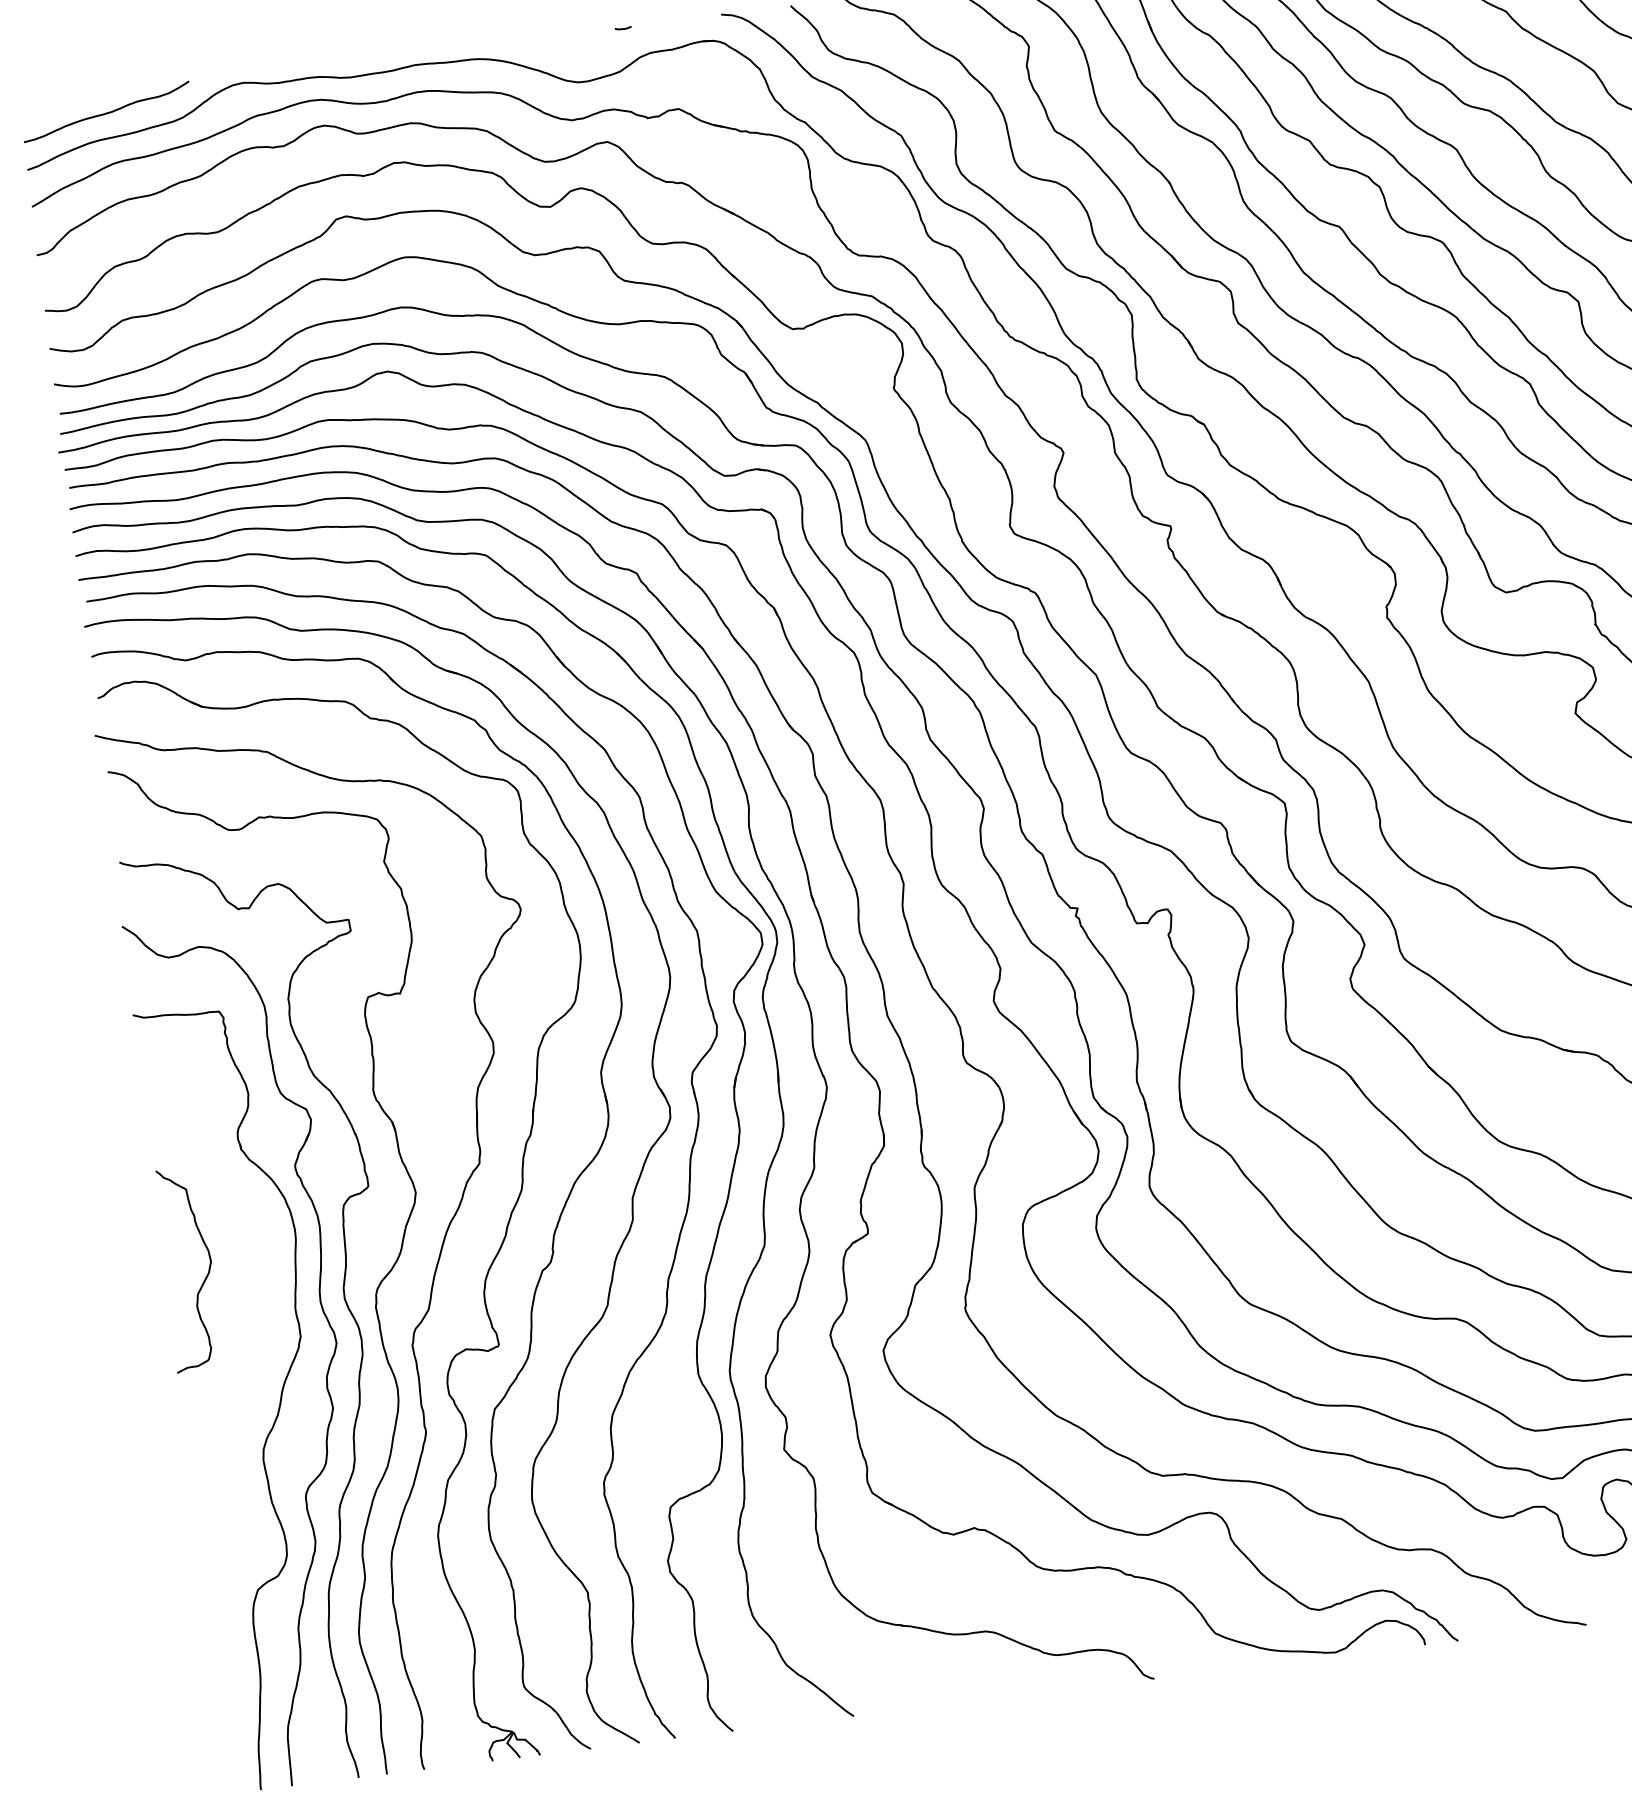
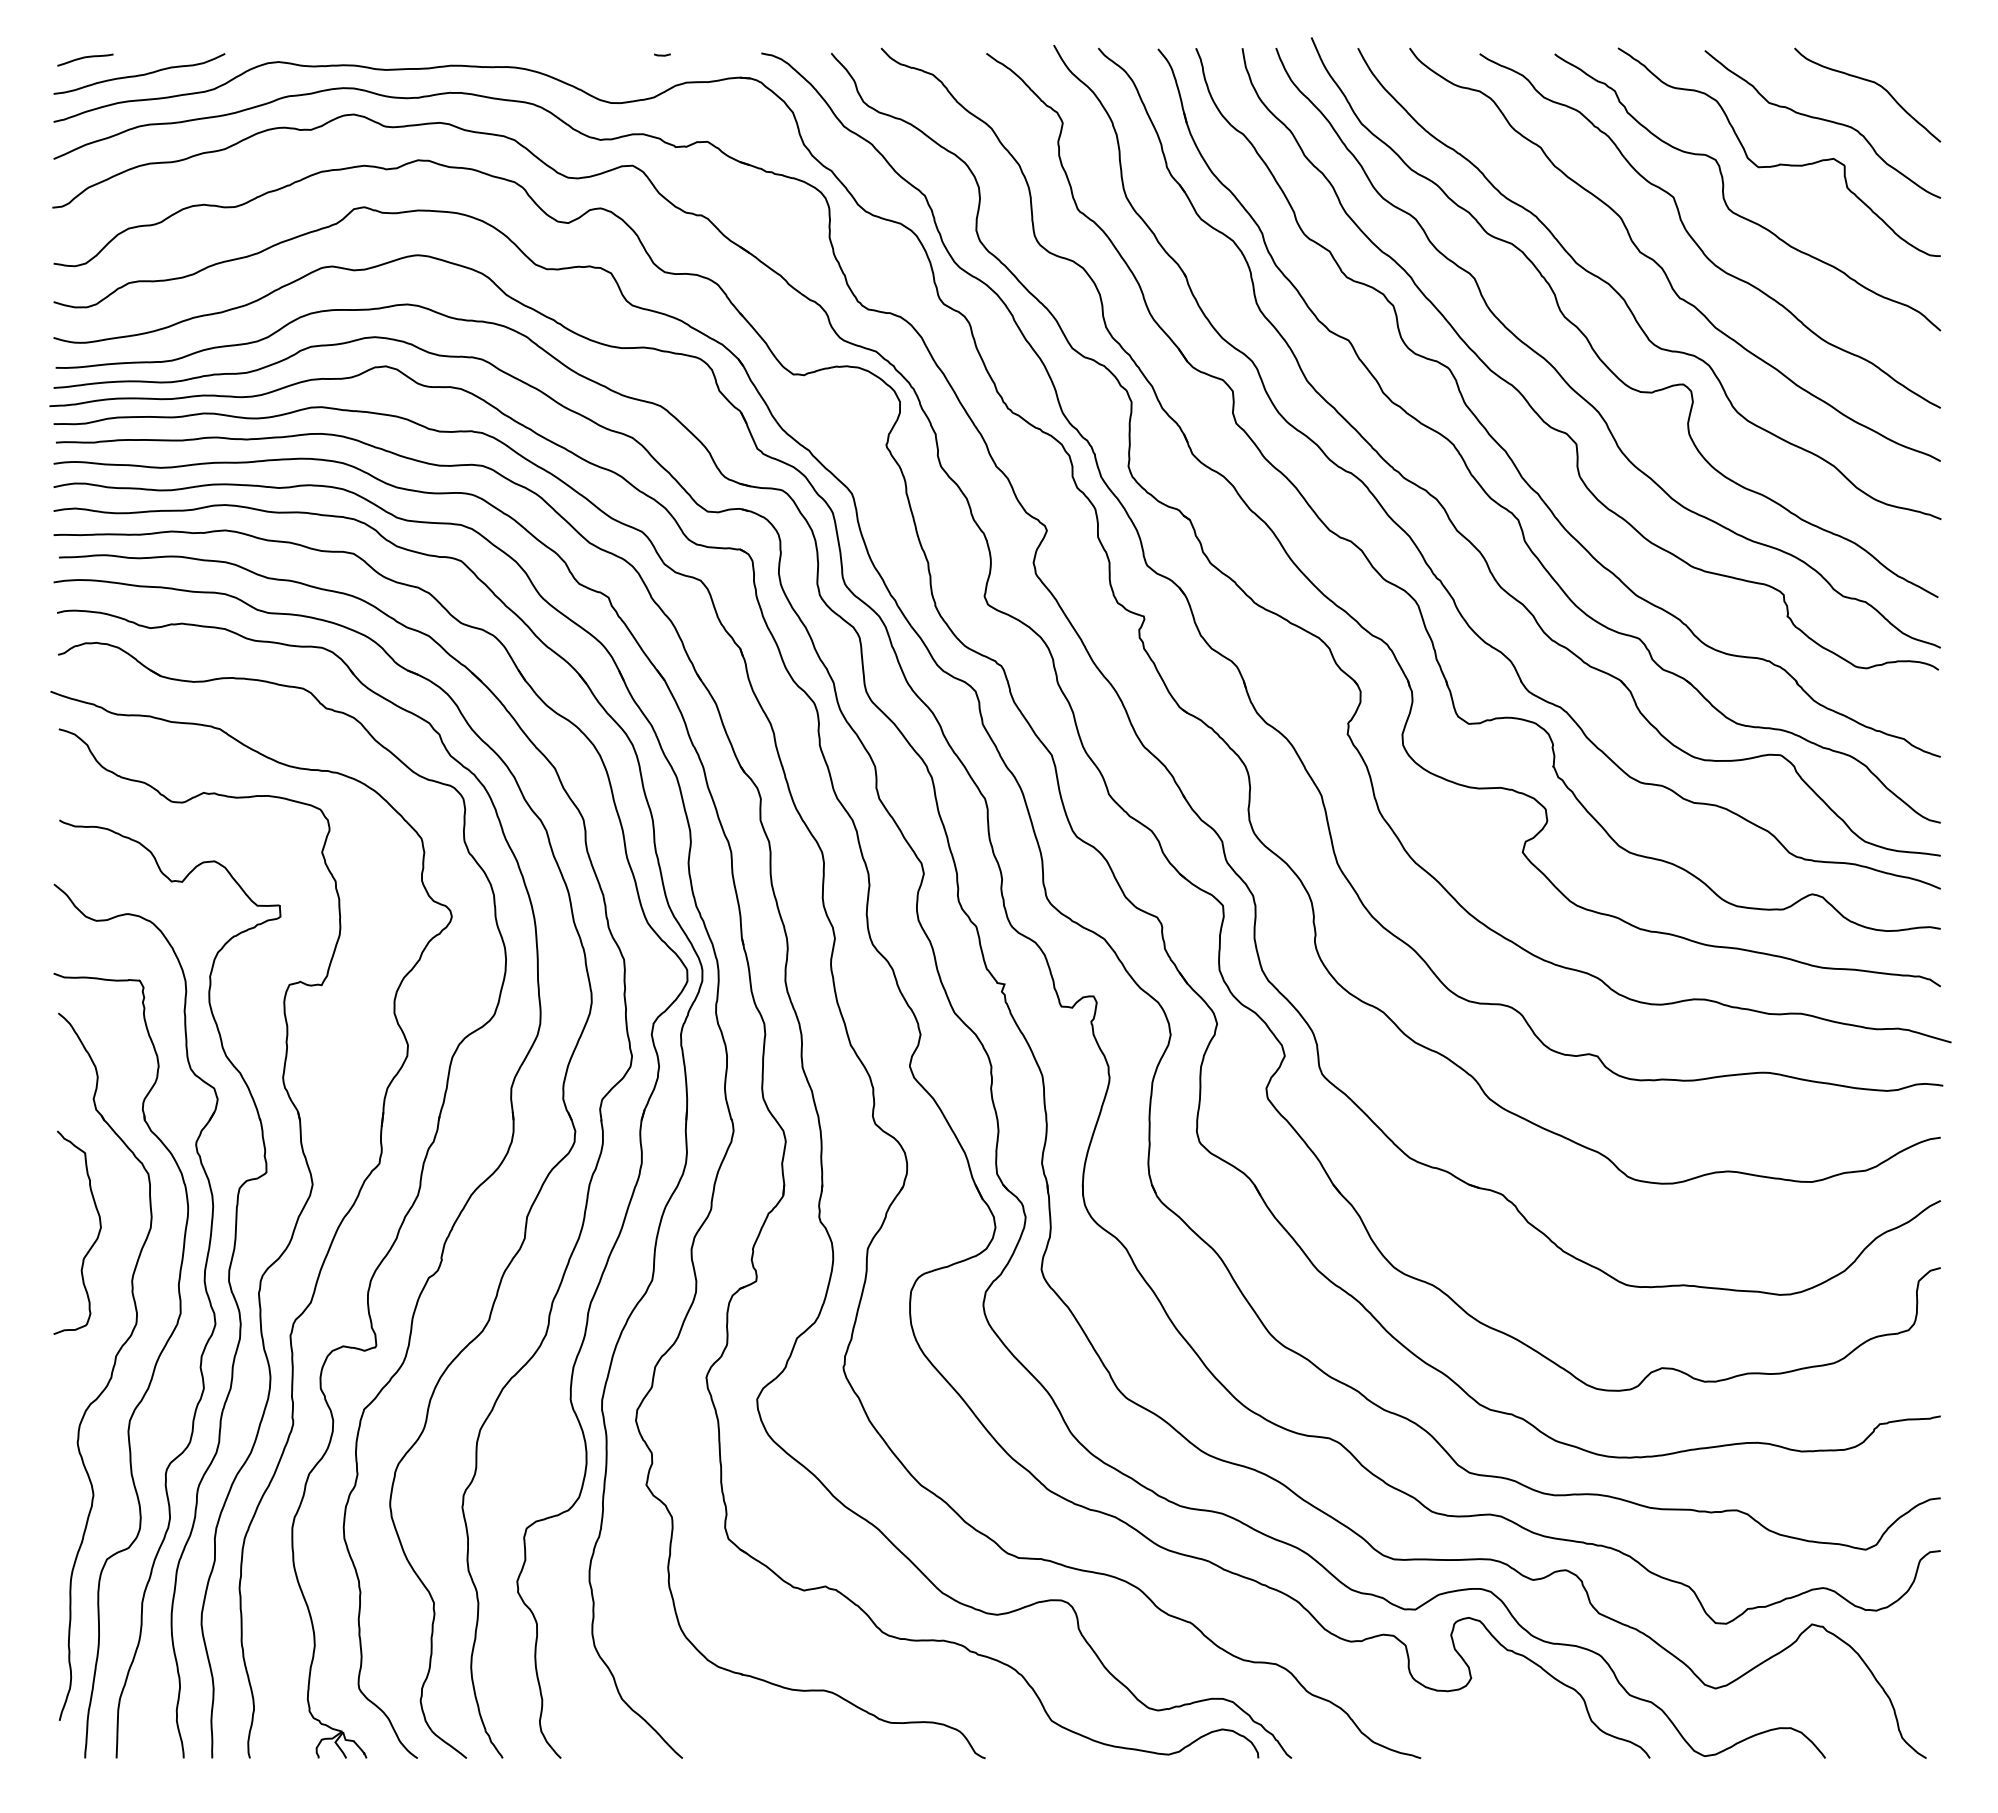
curve: (51, 103) -> (85, 58), added
part: (239, 1398) -> (112, 1367), added

